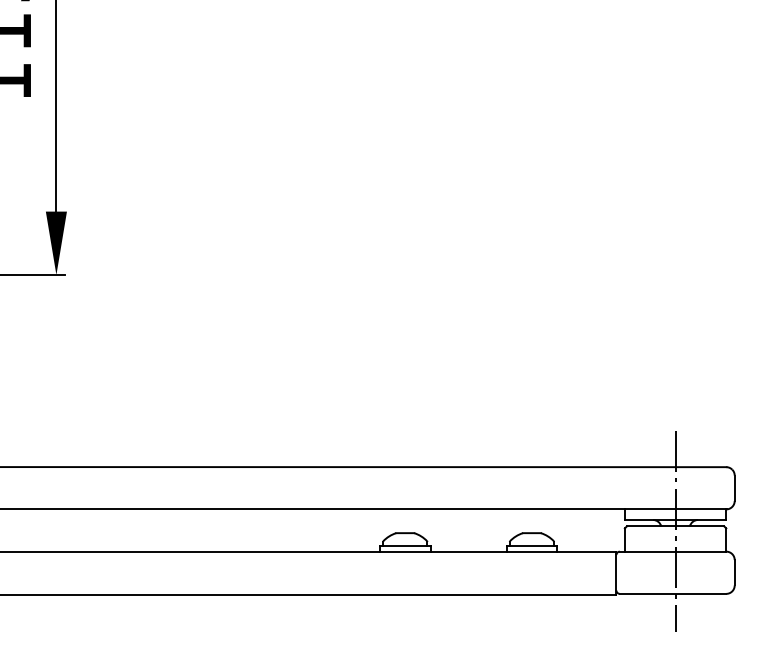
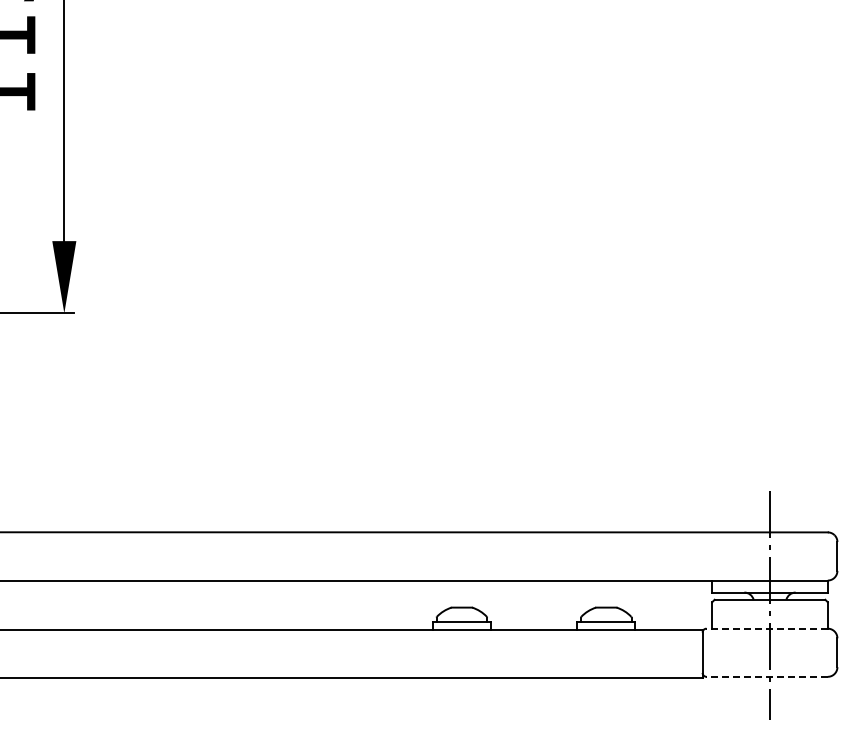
line: (673, 551) -> (767, 628), solid -> dashed
line: (673, 593) -> (767, 676), solid -> dashed

